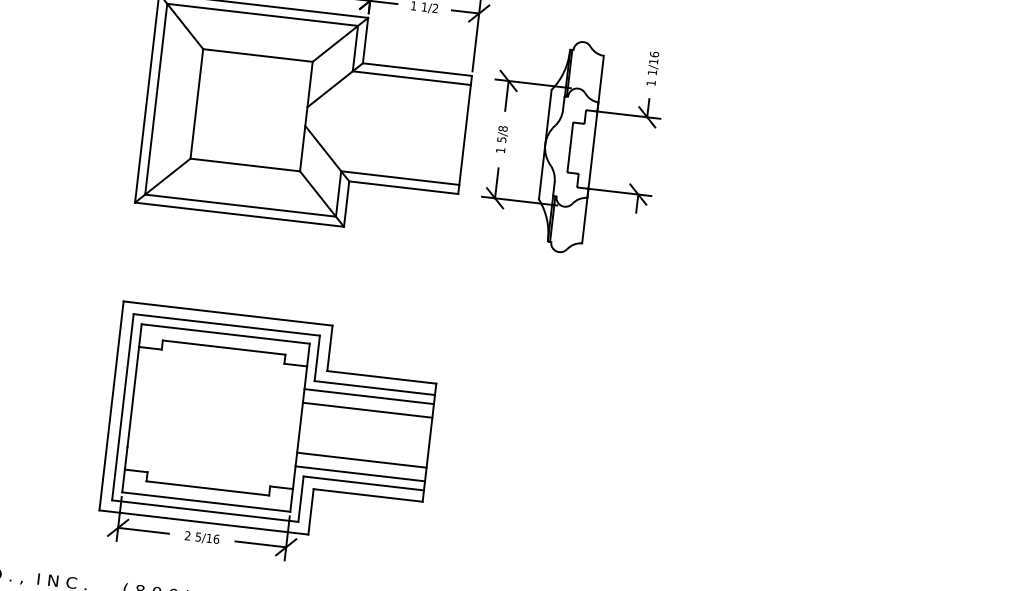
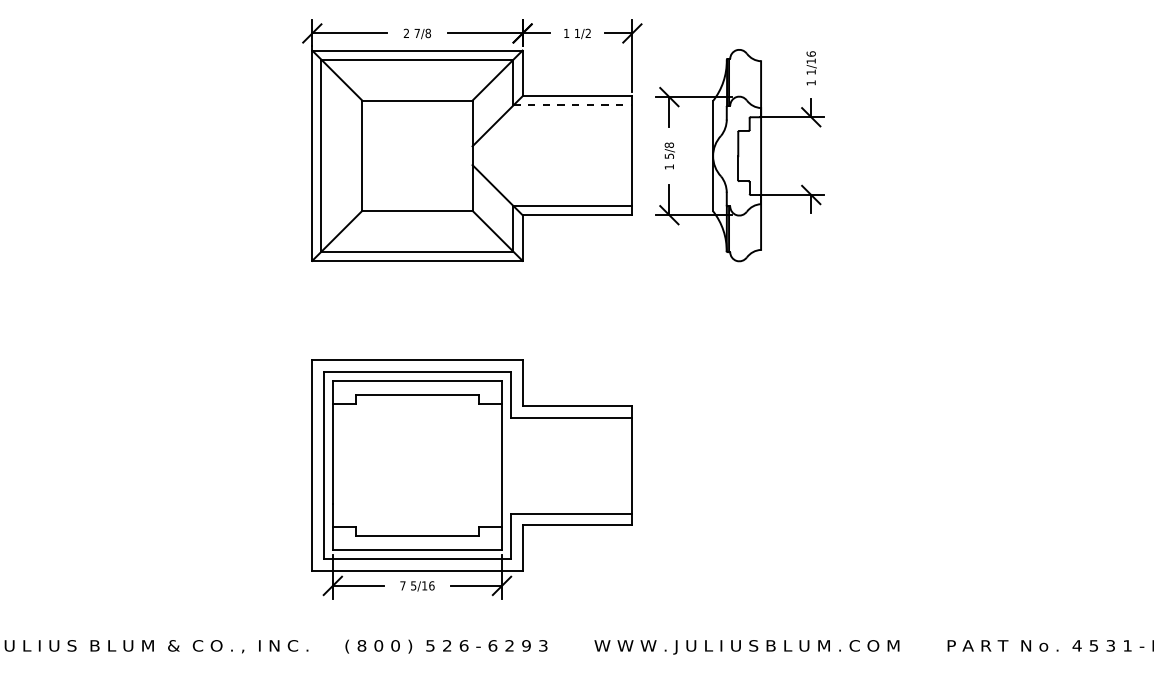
line: (412, 78) -> (573, 105), solid -> dashed
line: (369, 396) -> (567, 426), removed
line: (367, 410) -> (567, 440), removed
line: (362, 460) -> (567, 490), removed
line: (360, 473) -> (567, 504), removed
text: (187, 535) -> (402, 585), 2 -> 7

